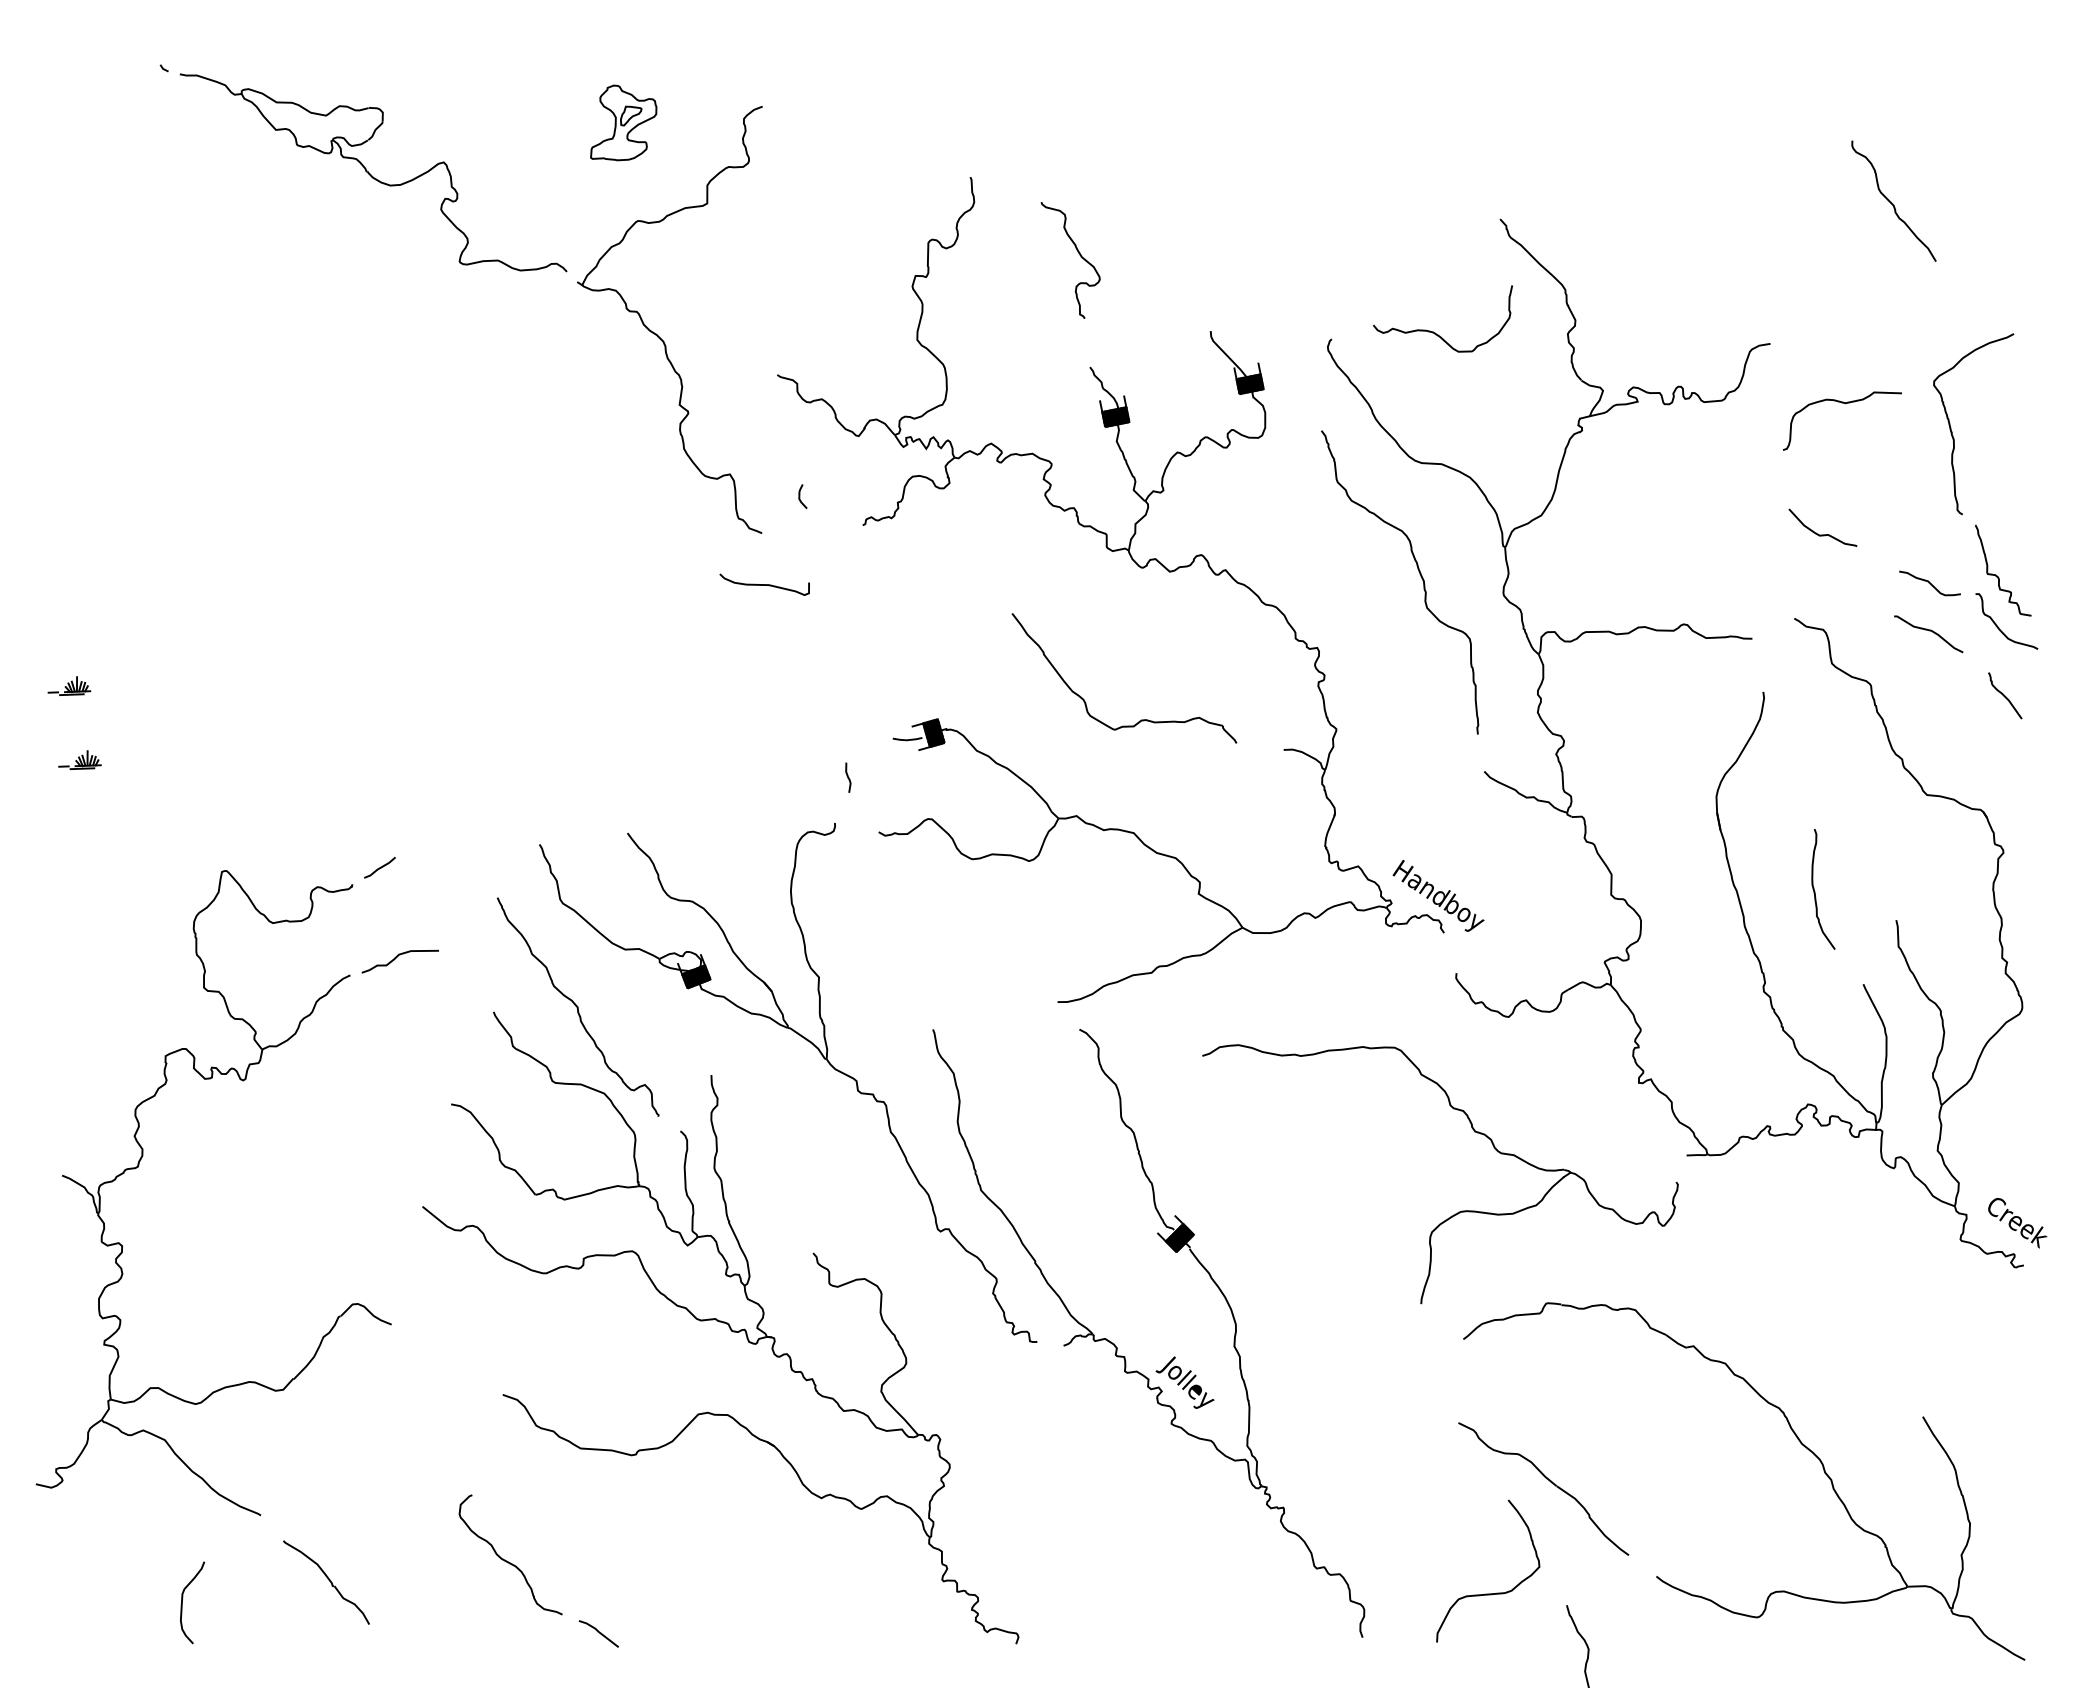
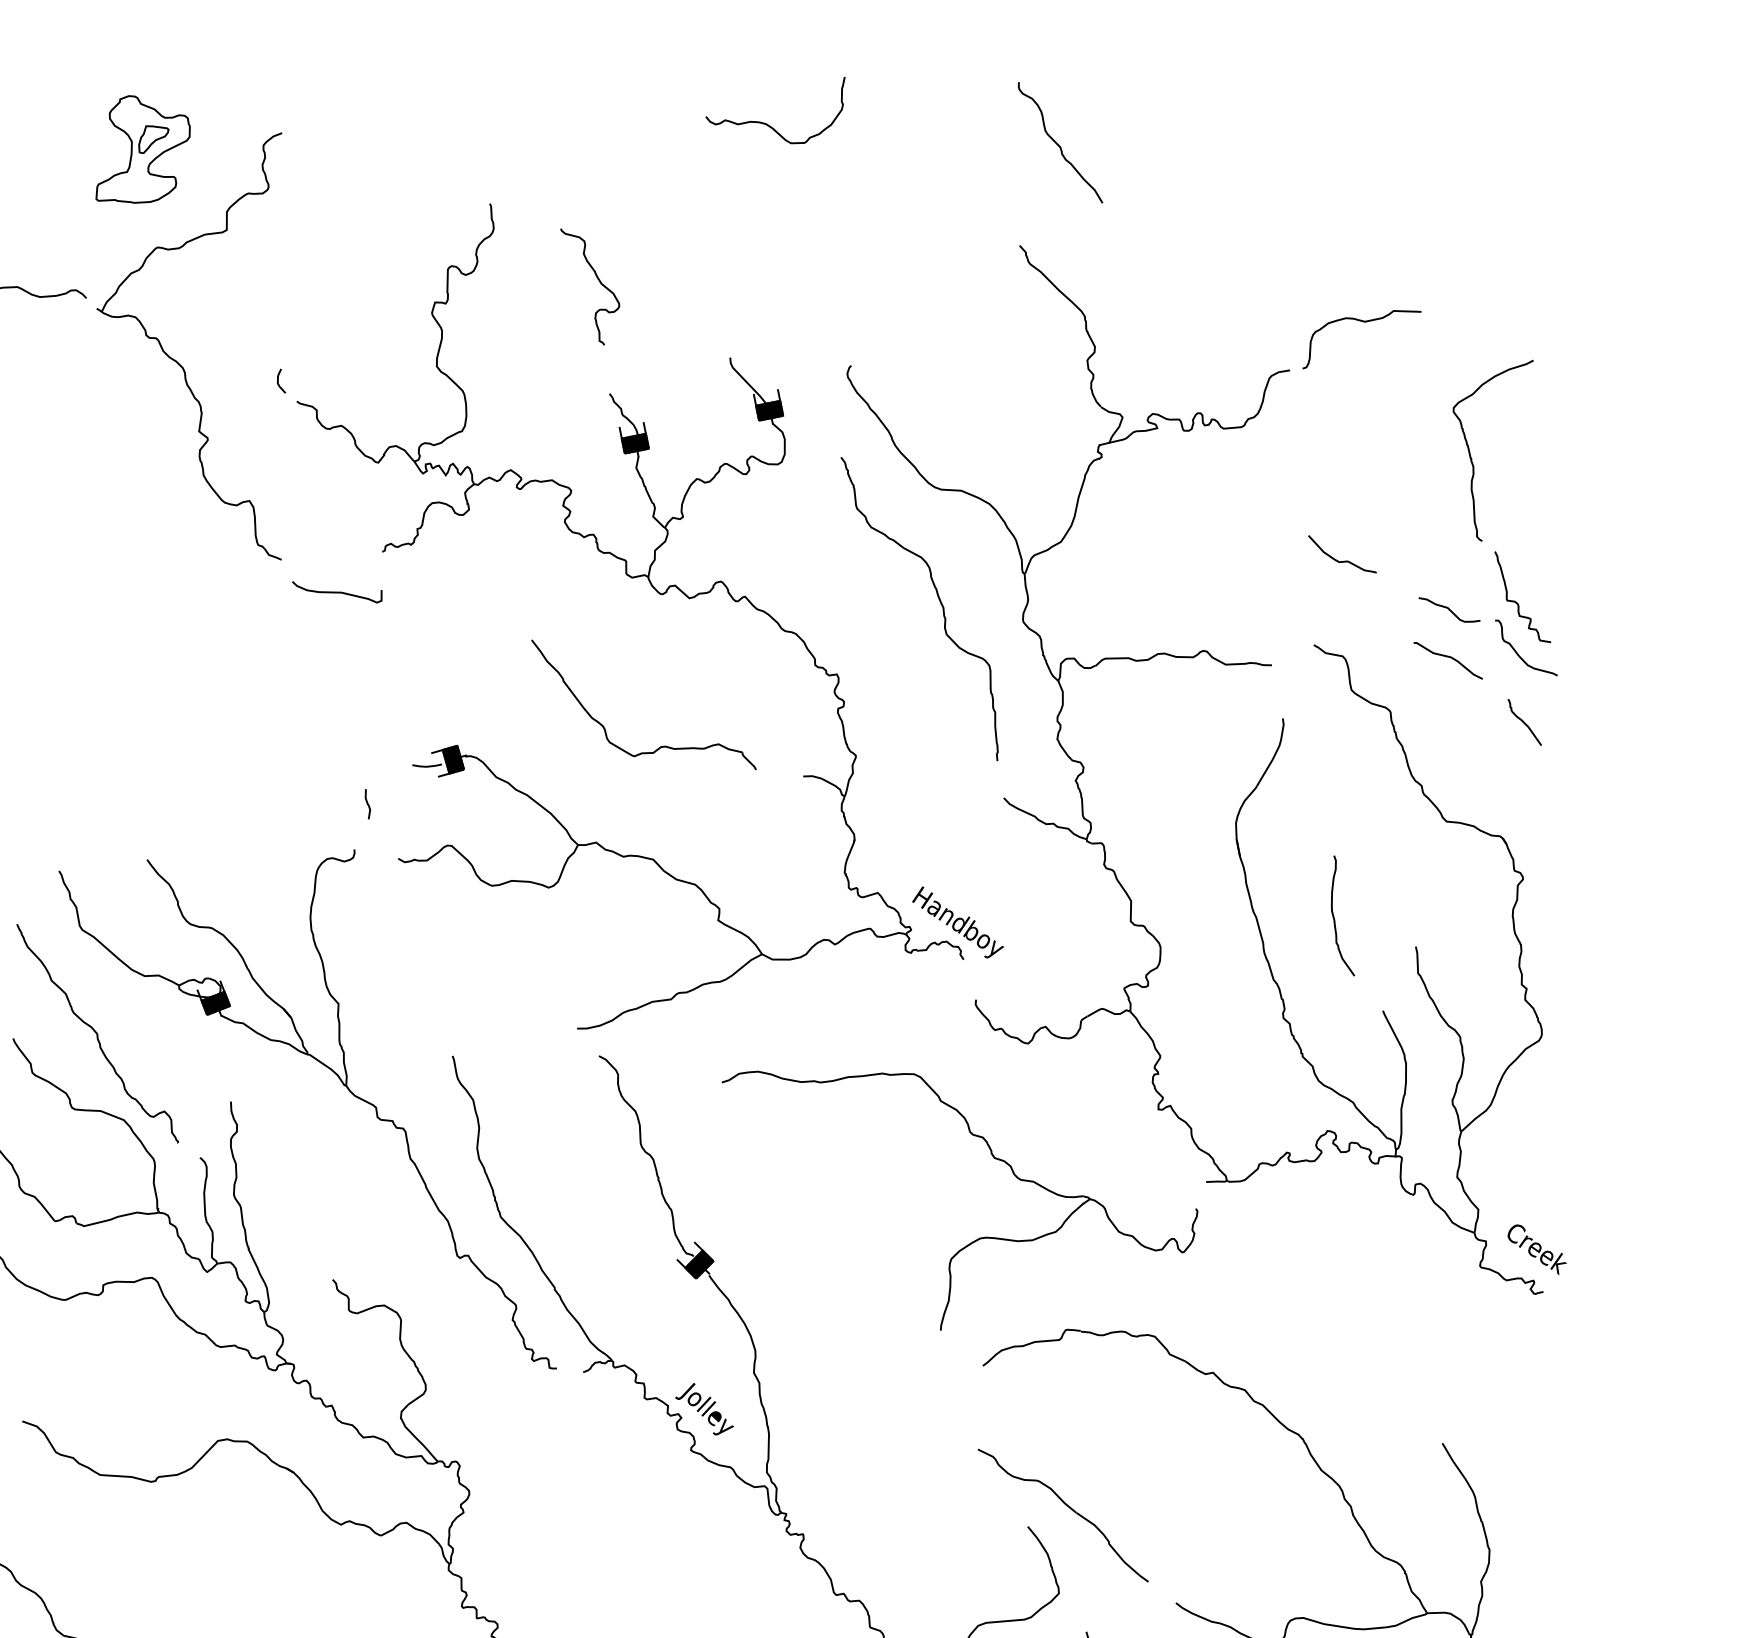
part: (623, 122) -> (143, 149), size x1.43
curve: (1891, 202) -> (1058, 144), moved
curve: (1435, 332) -> (768, 124), moved
curve: (1845, 404) -> (1365, 323), moved
curve: (800, 496) -> (279, 381), moved
curve: (764, 584) -> (337, 592), moved

